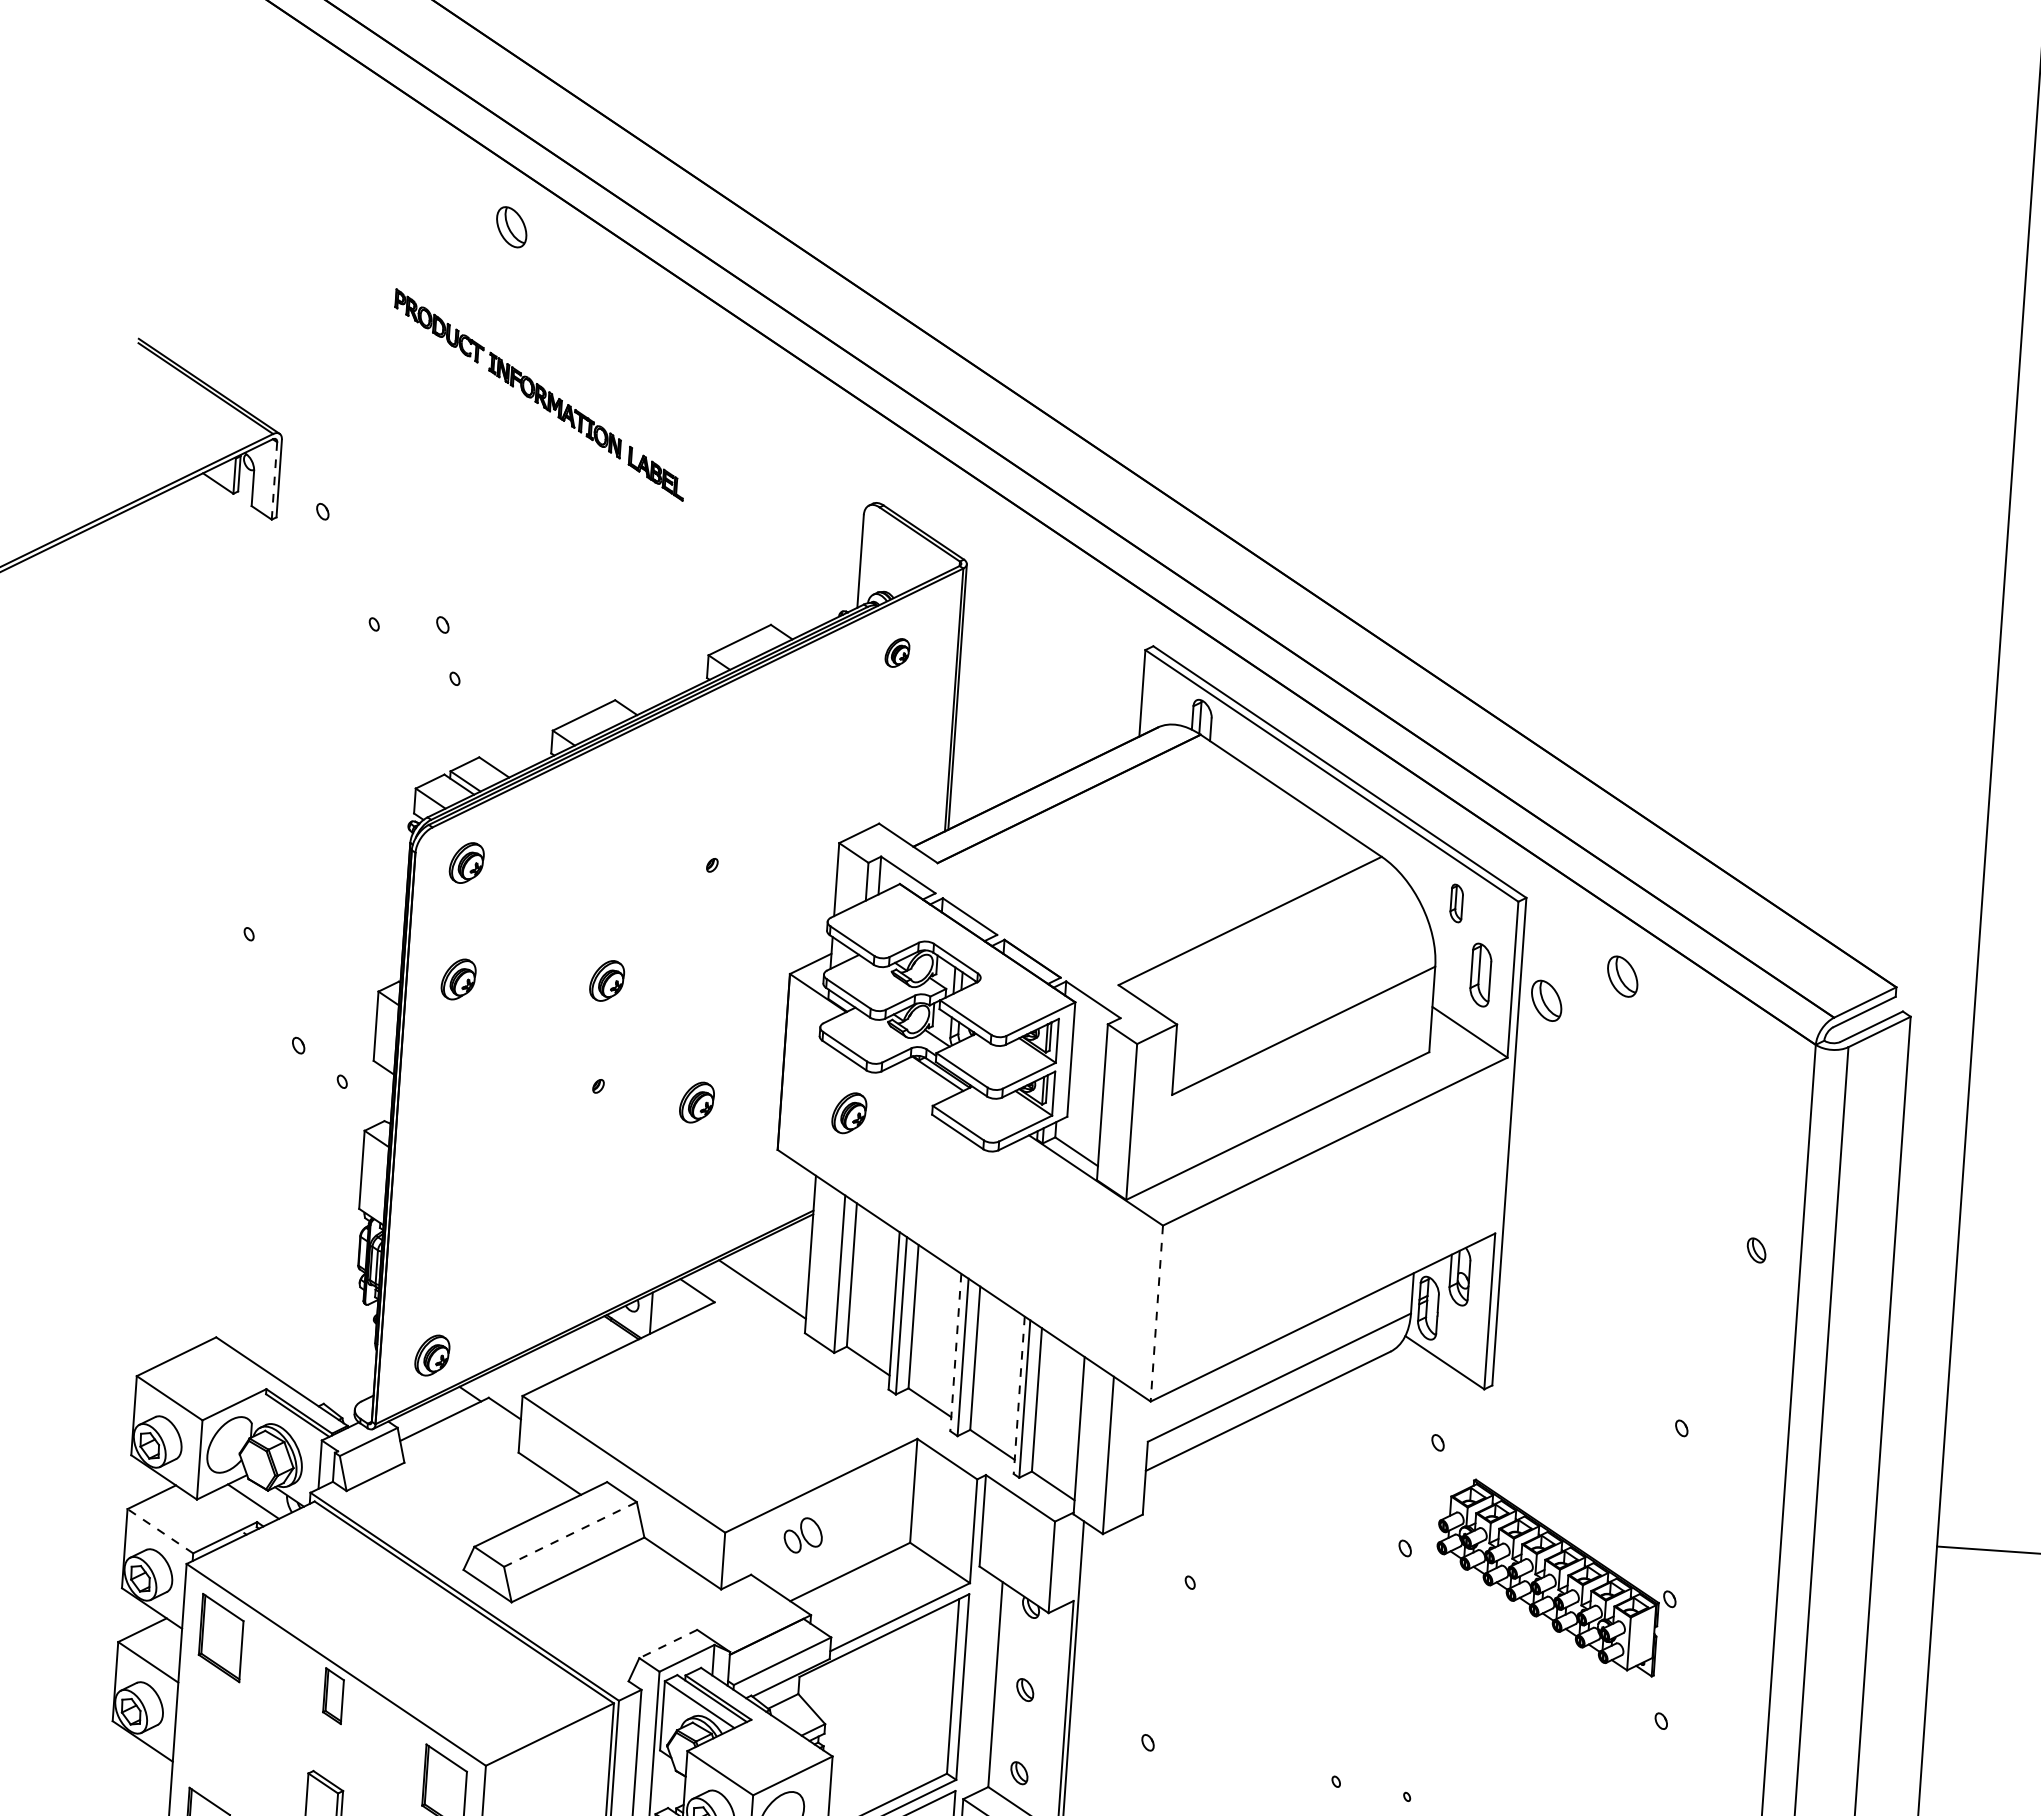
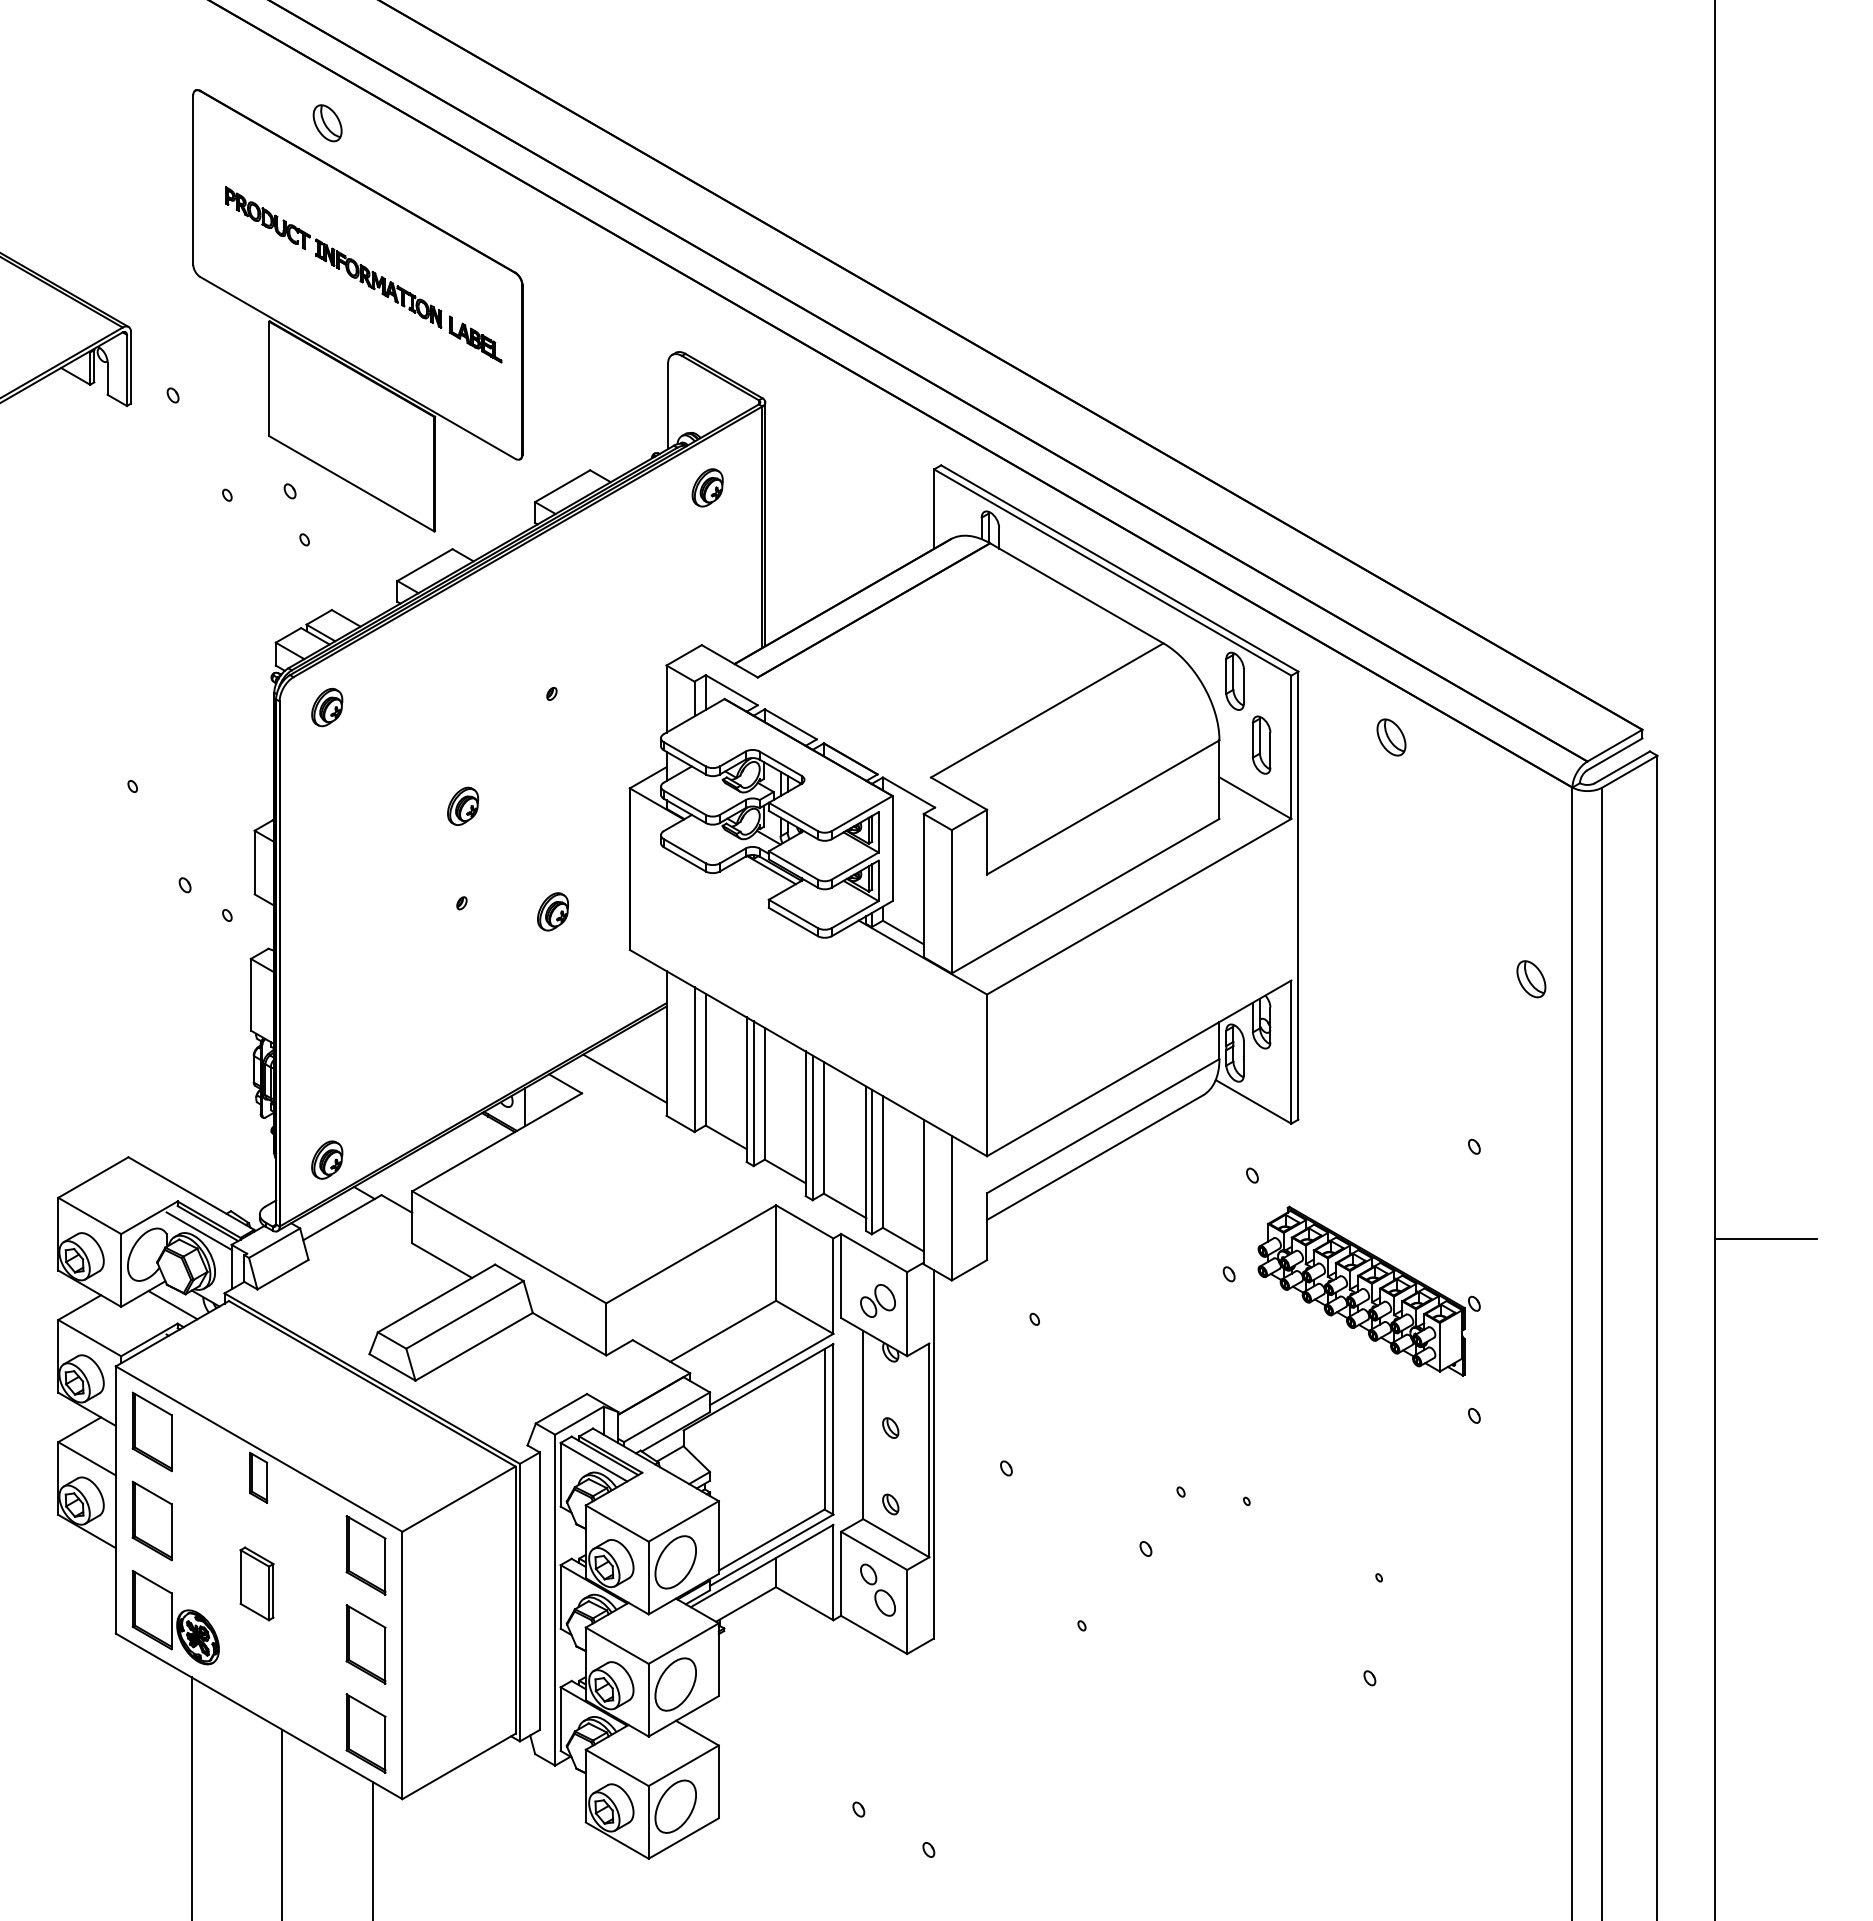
part: (529, 433) -> (357, 310), added
line: (274, 481) -> (126, 370), dashed -> solid
part: (897, 652) -> (707, 487), size x1.43
part: (1456, 902) -> (1234, 680), size x1.67
part: (458, 979) -> (327, 814), removed
part: (1546, 1000) -> (1323, 764), removed
part: (848, 1112) -> (692, 911), removed
part: (1756, 1250) -> (1531, 979), size x1.67
line: (1157, 1313) -> (987, 1075), dashed -> solid
line: (955, 1353) -> (805, 1124), dashed -> solid
line: (1019, 1395) -> (866, 1159), dashed -> solid
line: (286, 1422) -> (198, 1230), added
line: (160, 1530) -> (89, 1337), dashed -> solid
line: (569, 1534) -> (464, 1314), dashed -> solid
part: (802, 1534) -> (877, 1300), moved
line: (668, 1643) -> (561, 1408), dashed -> solid
part: (213, 1734) -> (151, 1520), added

